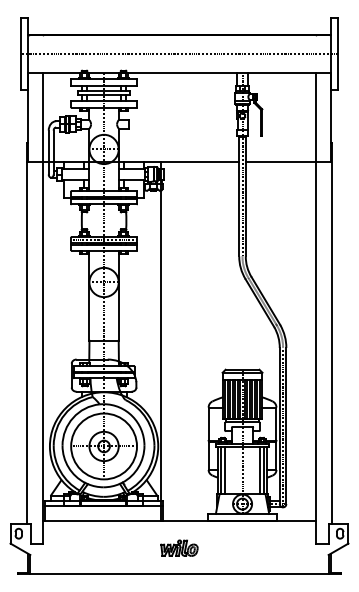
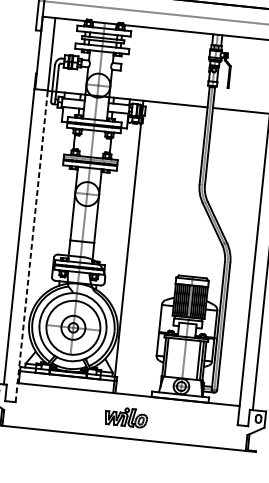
line: (43, 352) -> (31, 246), solid -> dashed
line: (224, 470) -> (169, 357), removed
part: (179, 547) -> (126, 416), size x1.4

